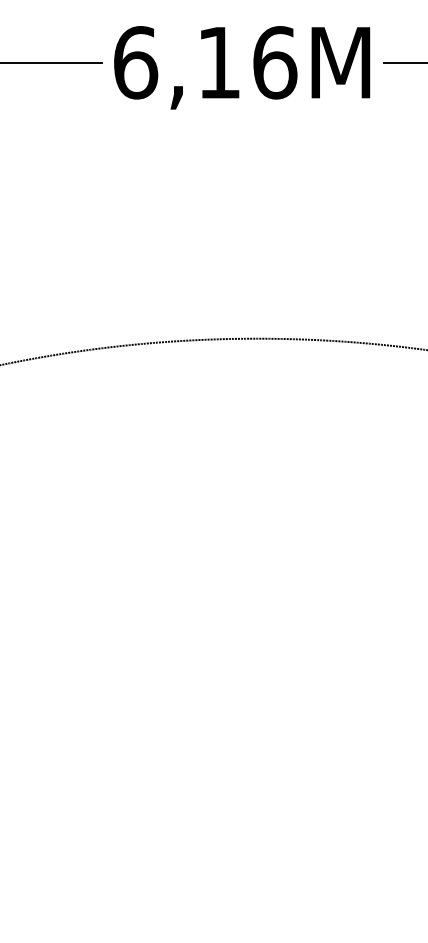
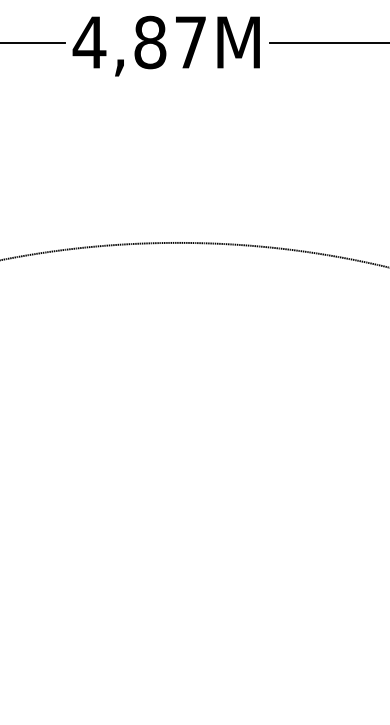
text: (204, 62) -> (139, 42), 6,16M -> 4,87M

